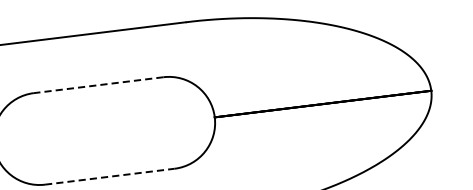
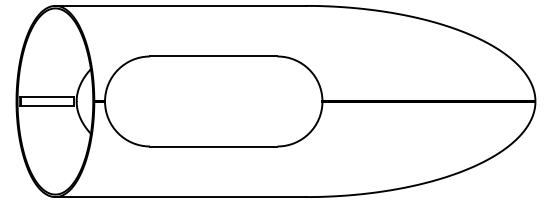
line: (98, 85) -> (213, 56), dashed -> solid
line: (109, 176) -> (213, 146), dashed -> solid

